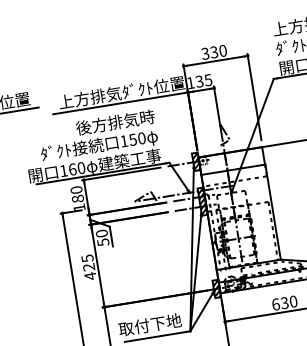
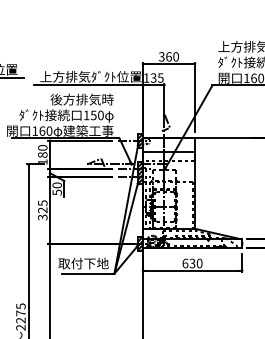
text: (213, 51) -> (168, 56), 330 -> 360
text: (90, 276) -> (42, 217), 425 -> 325

